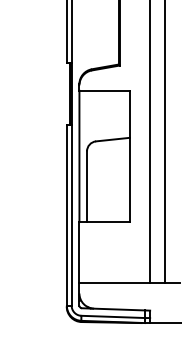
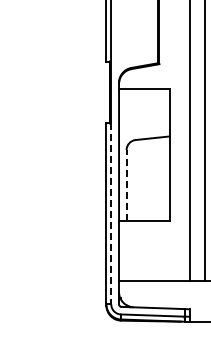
line: (86, 185) -> (126, 184), solid -> dashed
line: (71, 214) -> (111, 213), solid -> dashed

